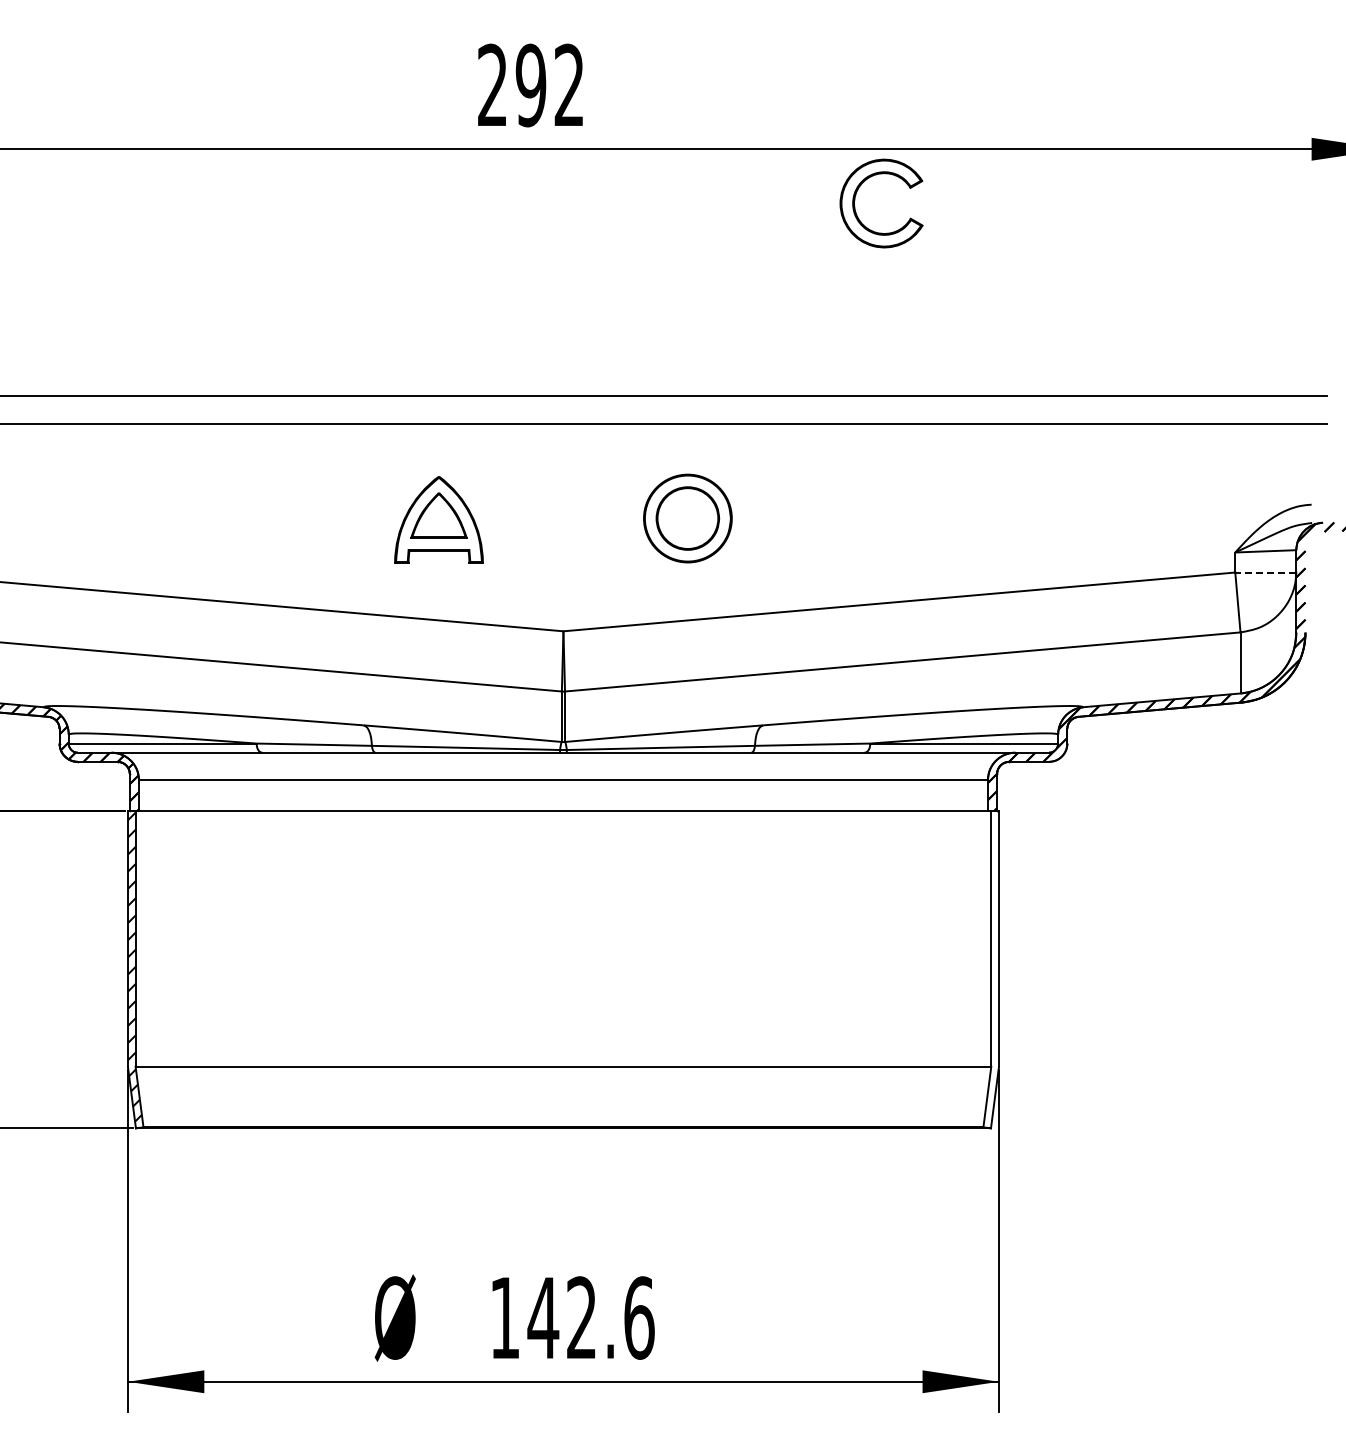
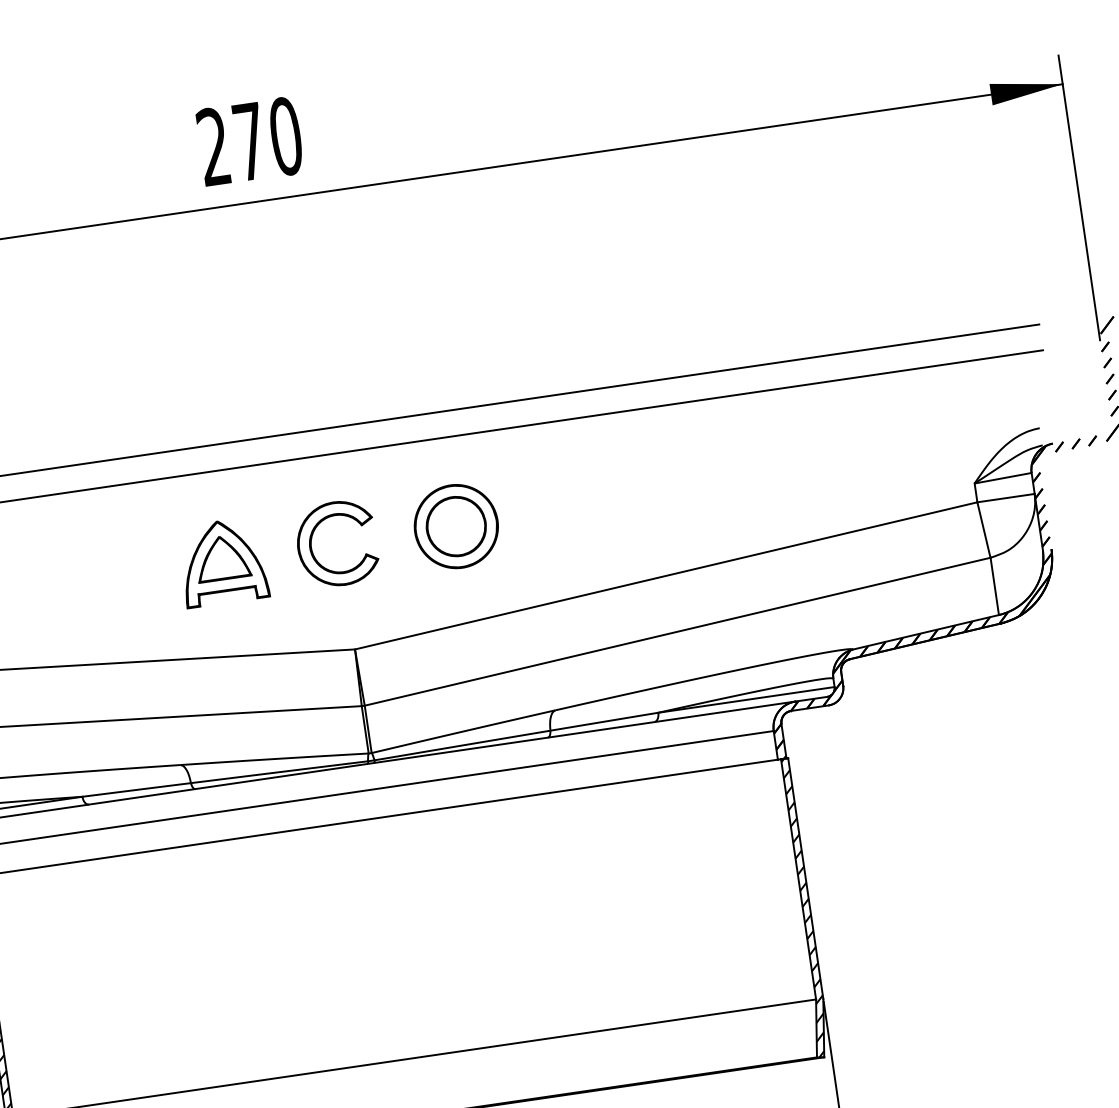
text: (549, 85) -> (267, 139), 292 -> 270
part: (855, 200) -> (311, 544), moved
line: (1265, 572) -> (1005, 498), dashed -> solid
hatch: (991, 968) -> (802, 907), added

